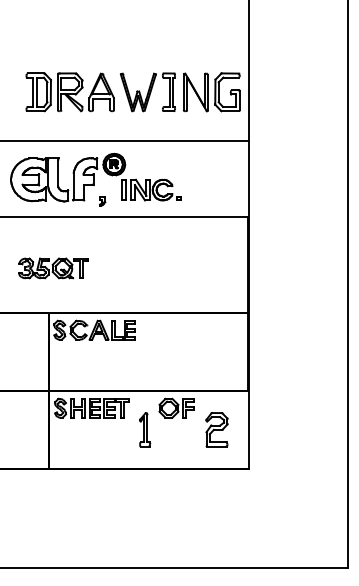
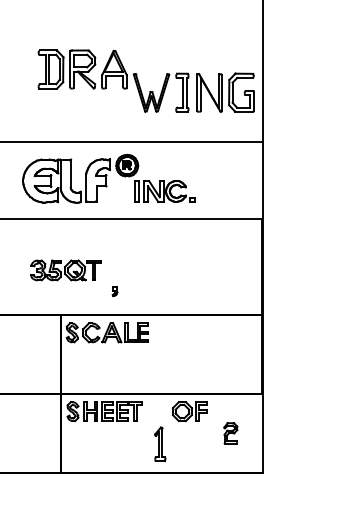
part: (69, 92) -> (82, 69), moved
part: (102, 201) -> (115, 291), moved
part: (145, 429) -> (160, 444), moved
part: (216, 429) -> (230, 432), size x0.6

